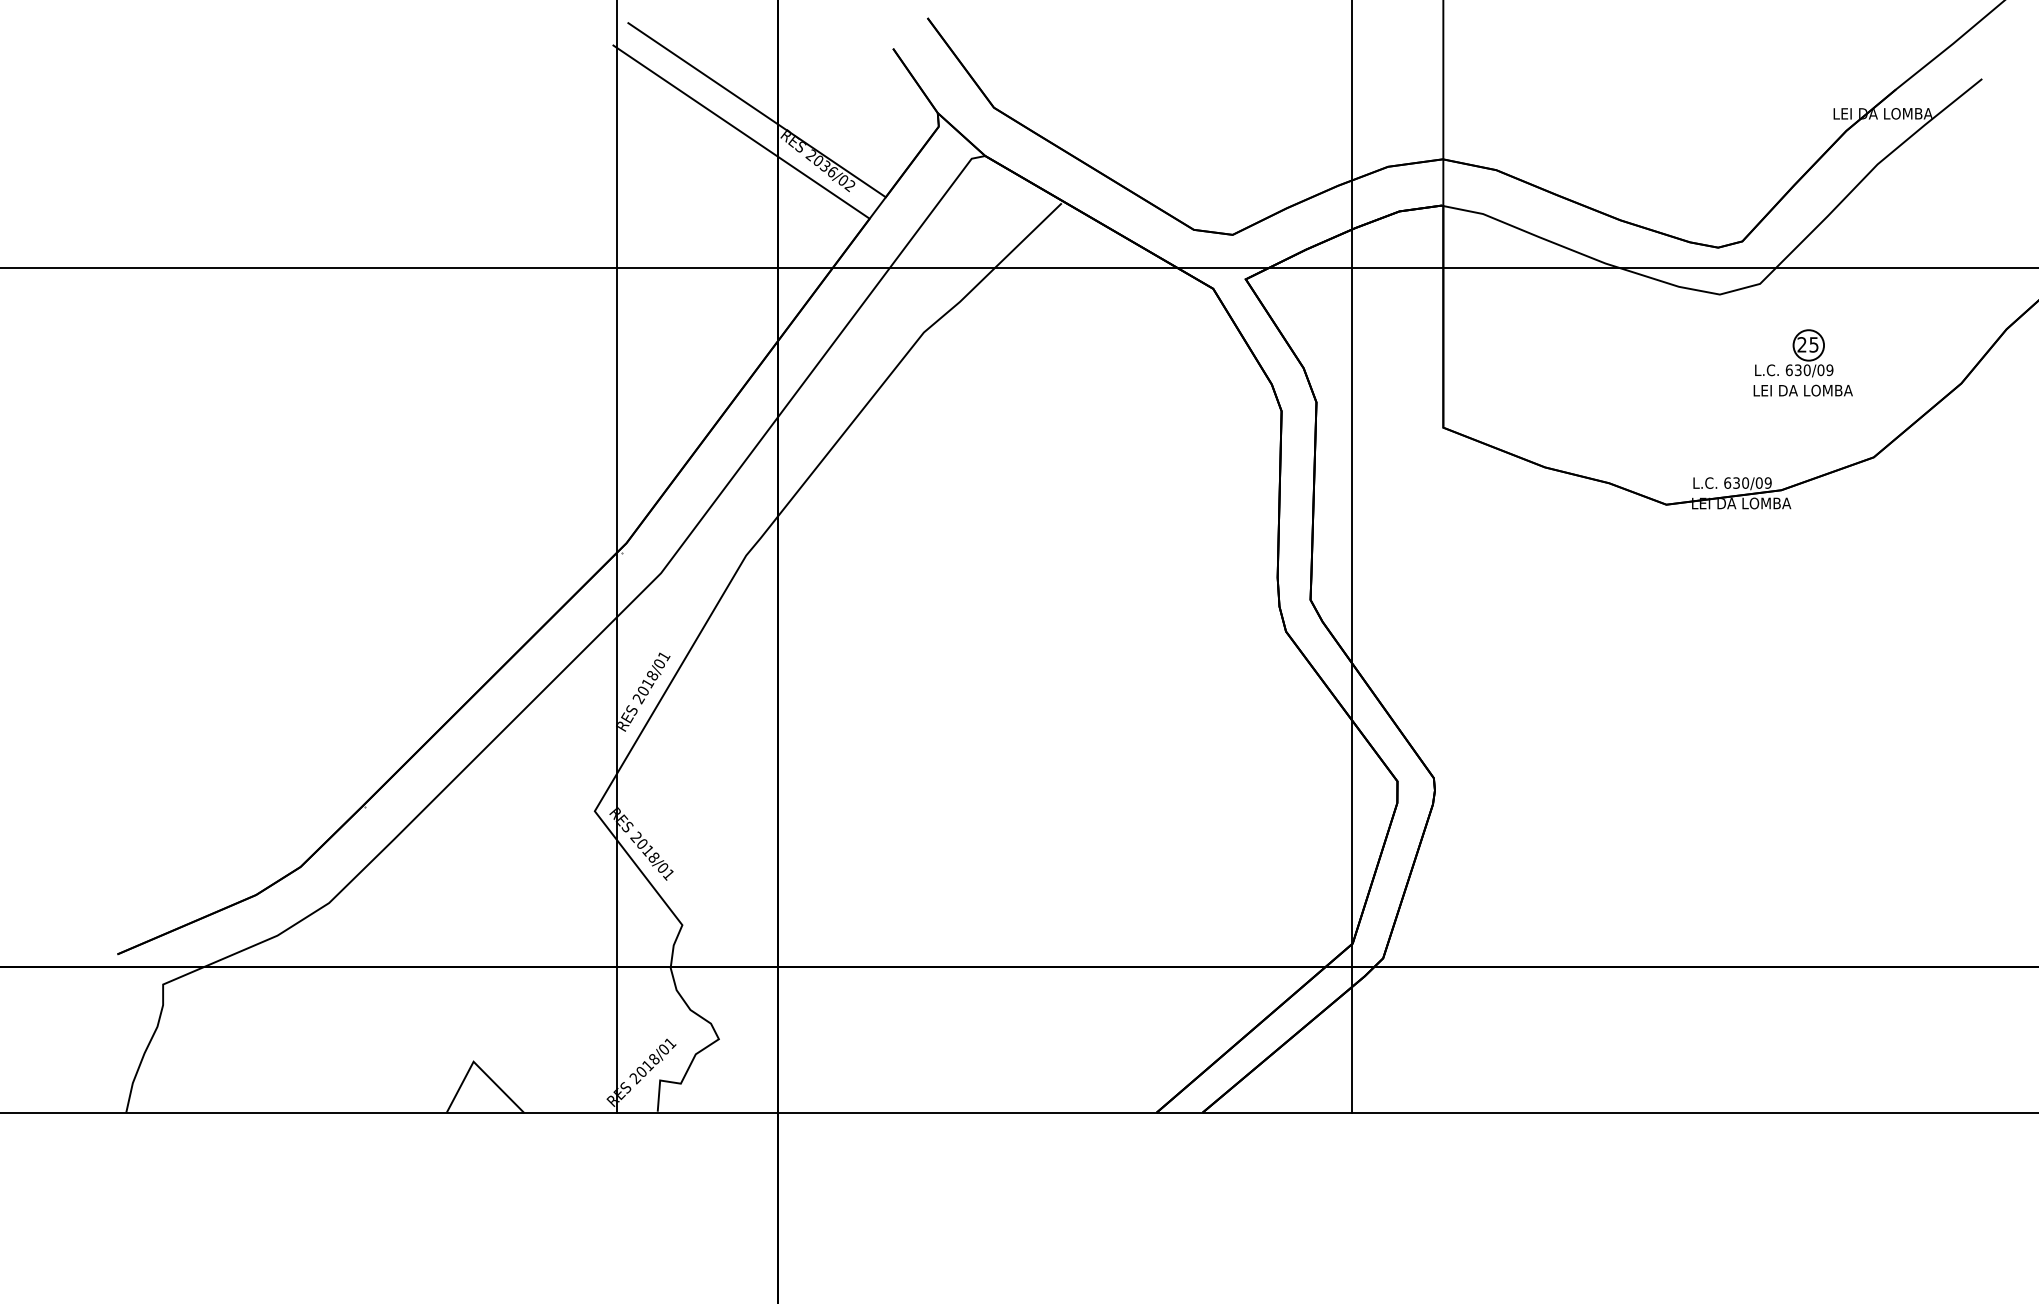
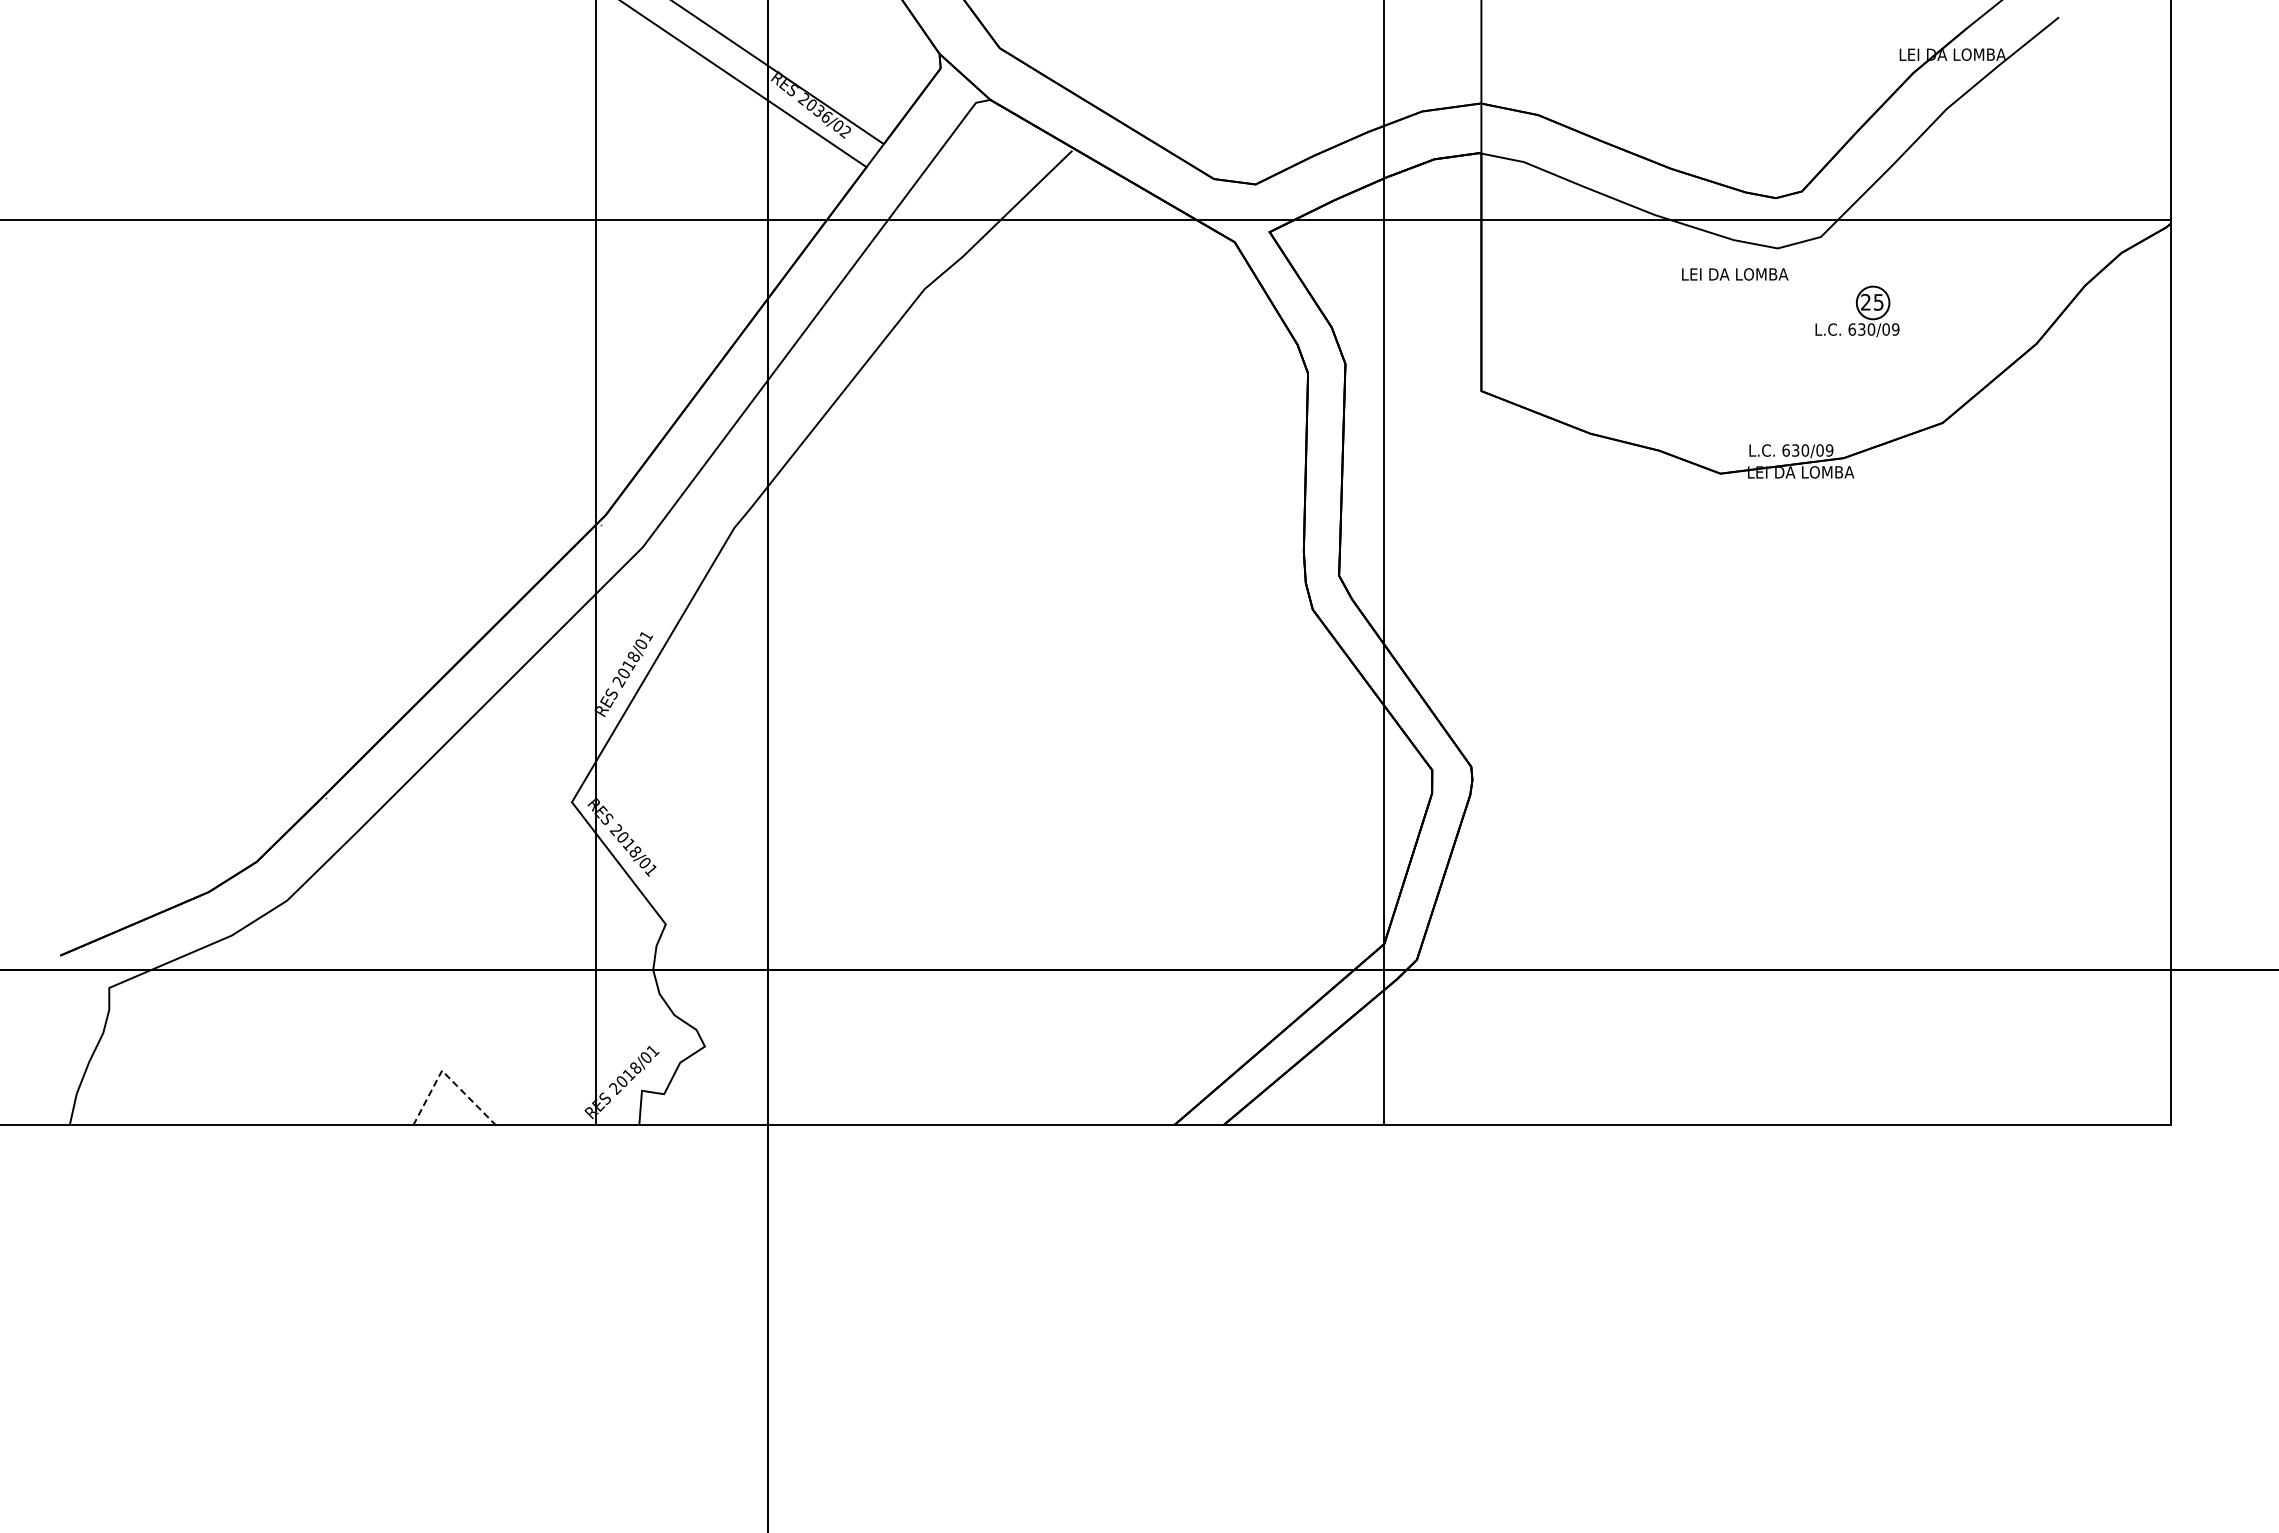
text: (1803, 390) -> (1735, 274), moved
line: (477, 1066) -> (446, 1075), solid -> dashed

